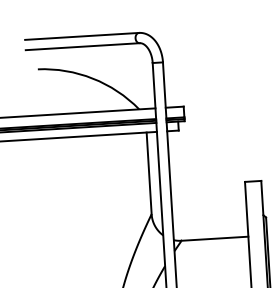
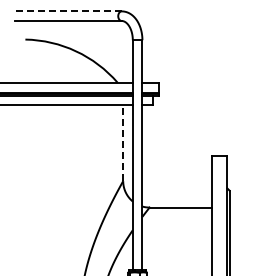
line: (82, 36) -> (68, 11), solid -> dashed
line: (149, 172) -> (123, 142), solid -> dashed

